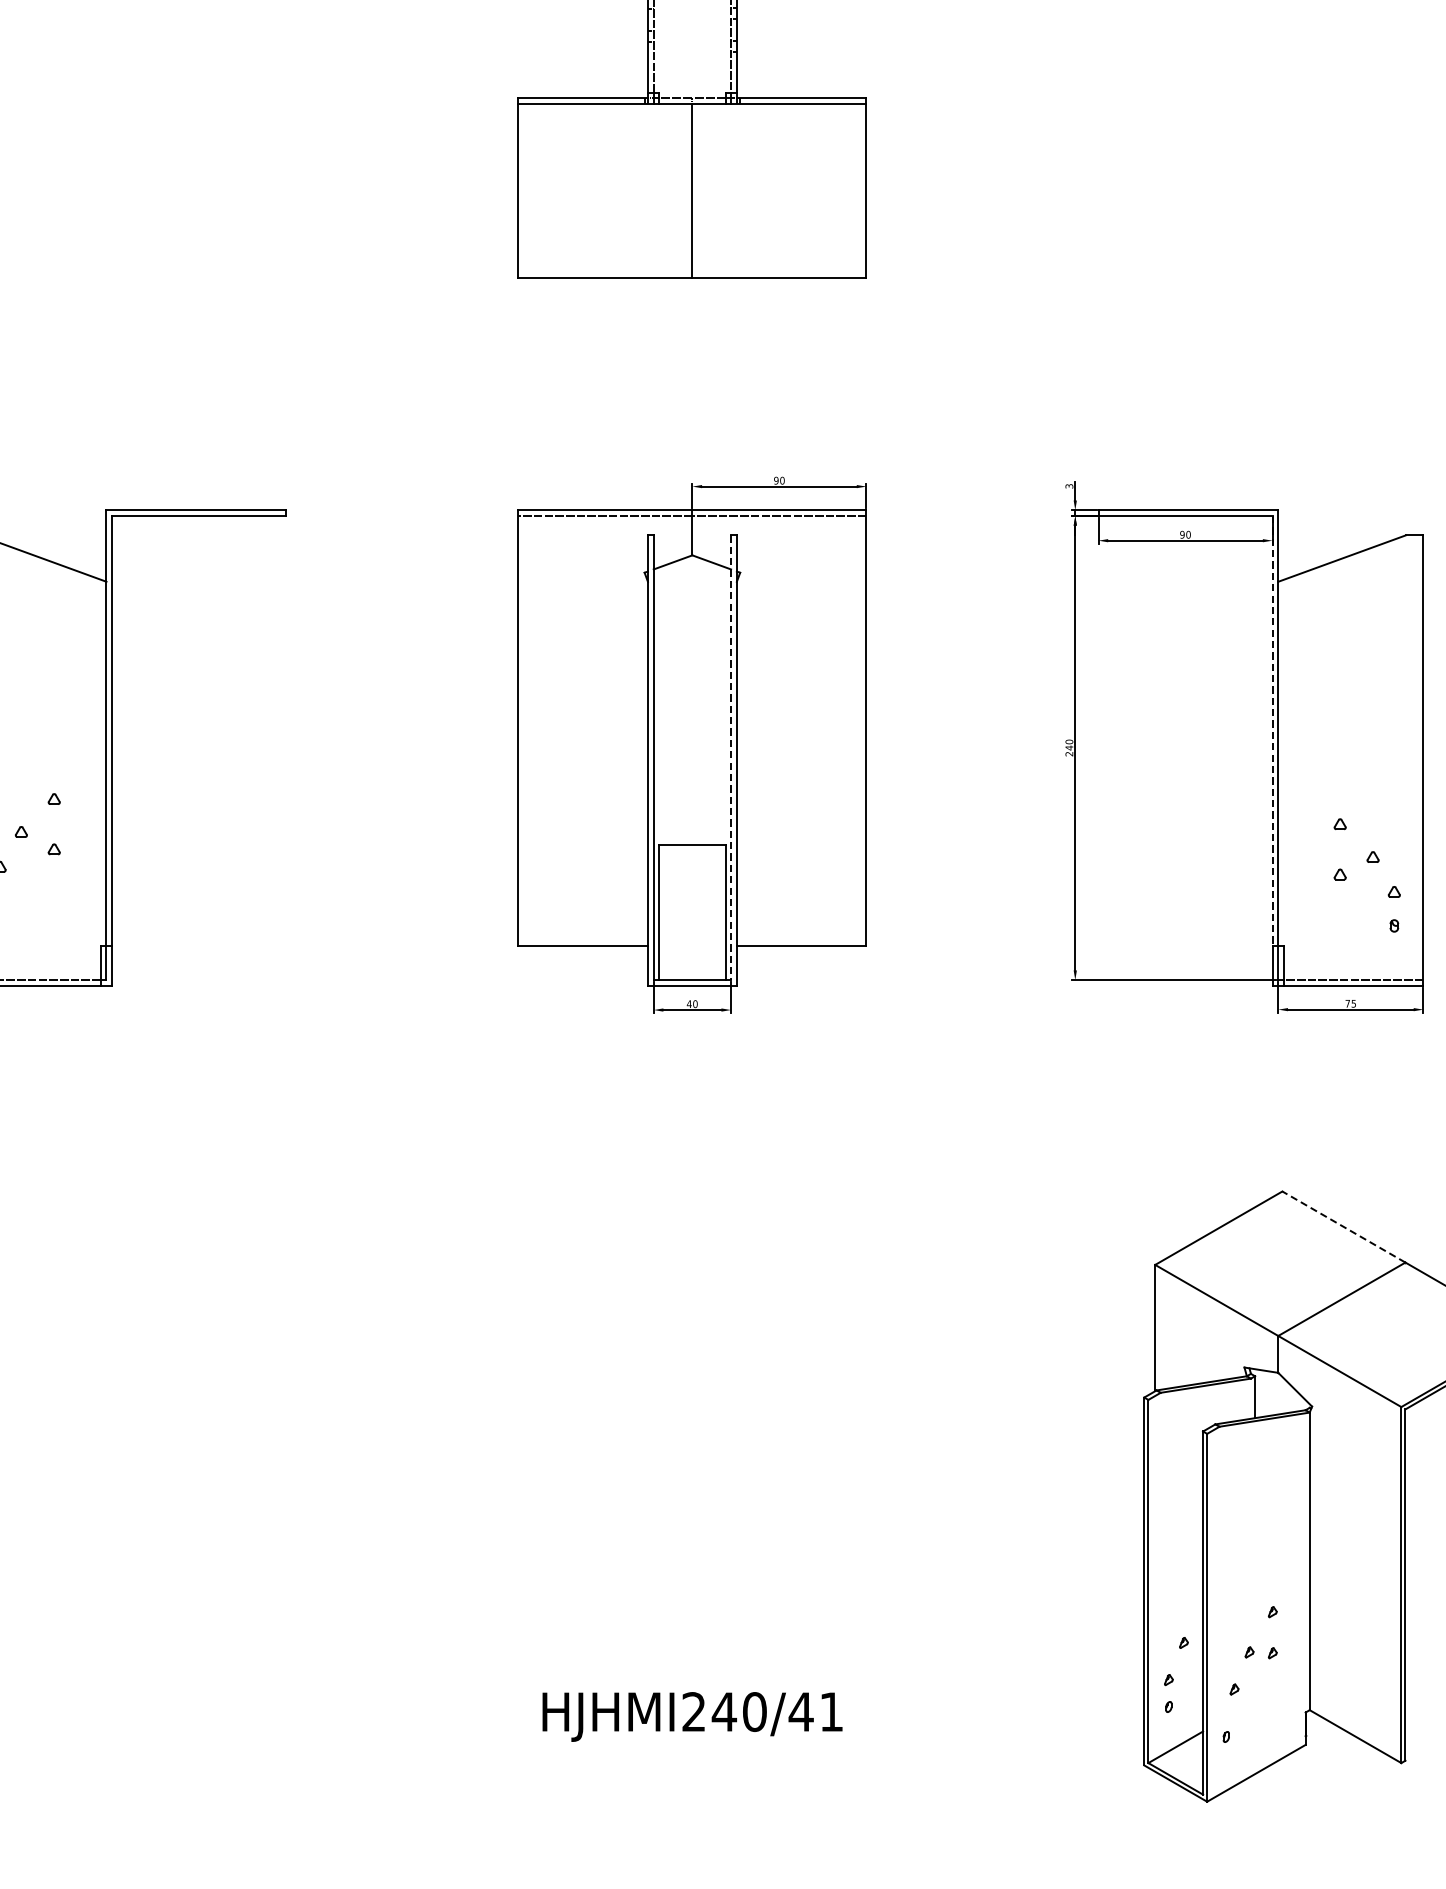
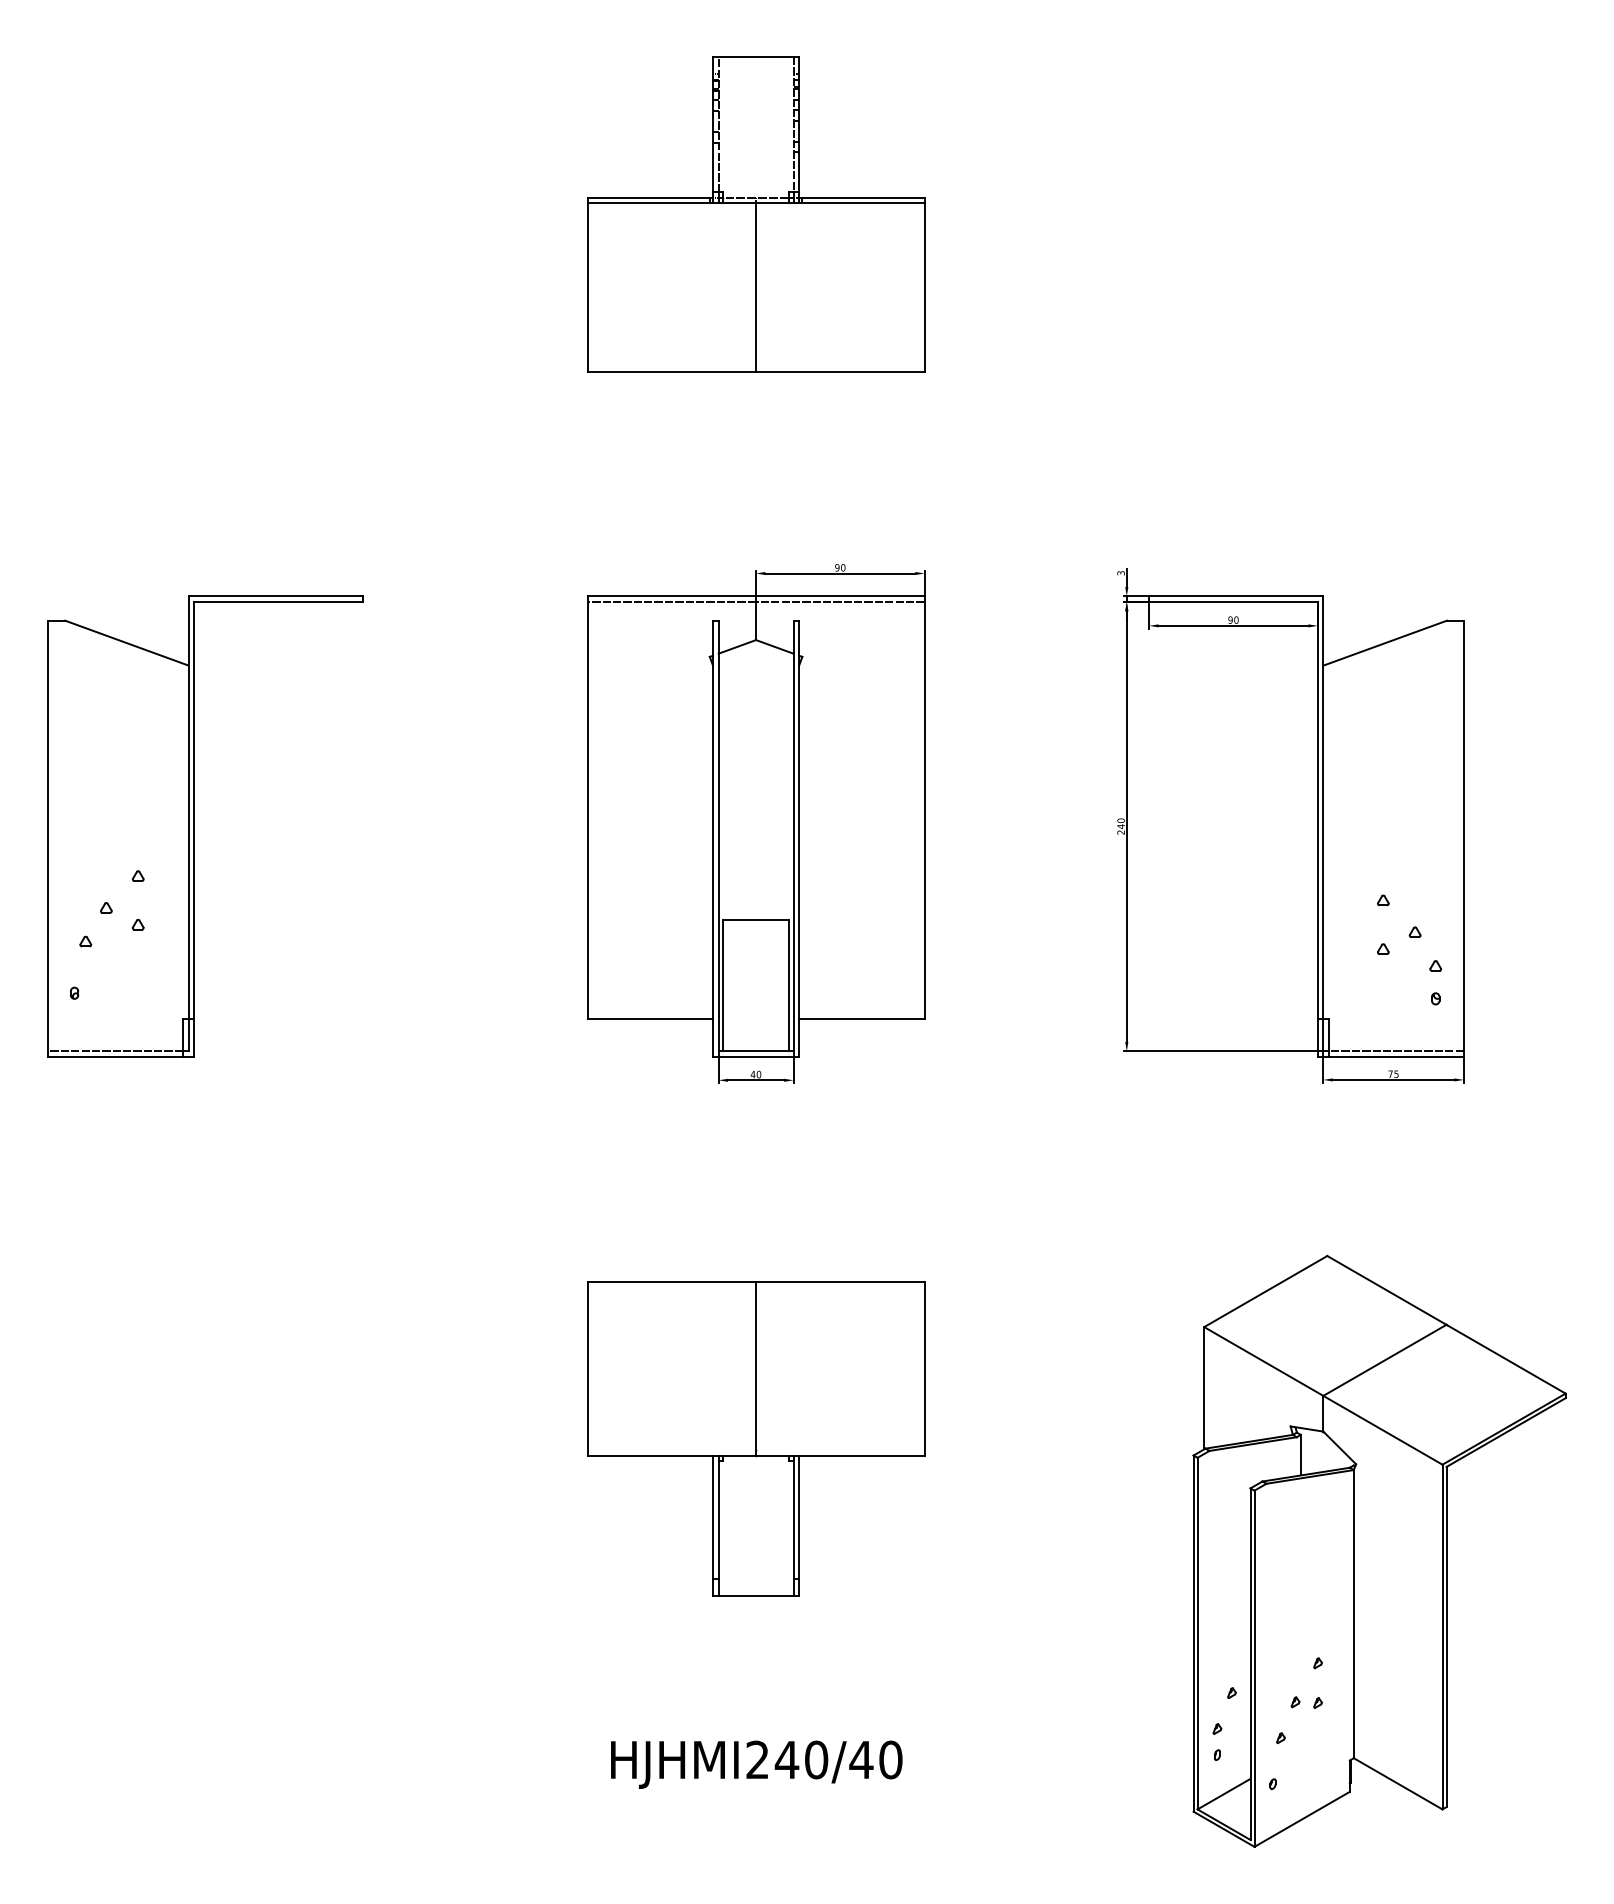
line: (1272, 731) -> (1317, 810), dashed -> solid
line: (731, 758) -> (793, 836), dashed -> solid
line: (1343, 1227) -> (1386, 1290), dashed -> solid
part: (692, 1379) -> (756, 1438), added
text: (831, 1711) -> (890, 1759), HJHMI240/41 -> HJHMI240/40

